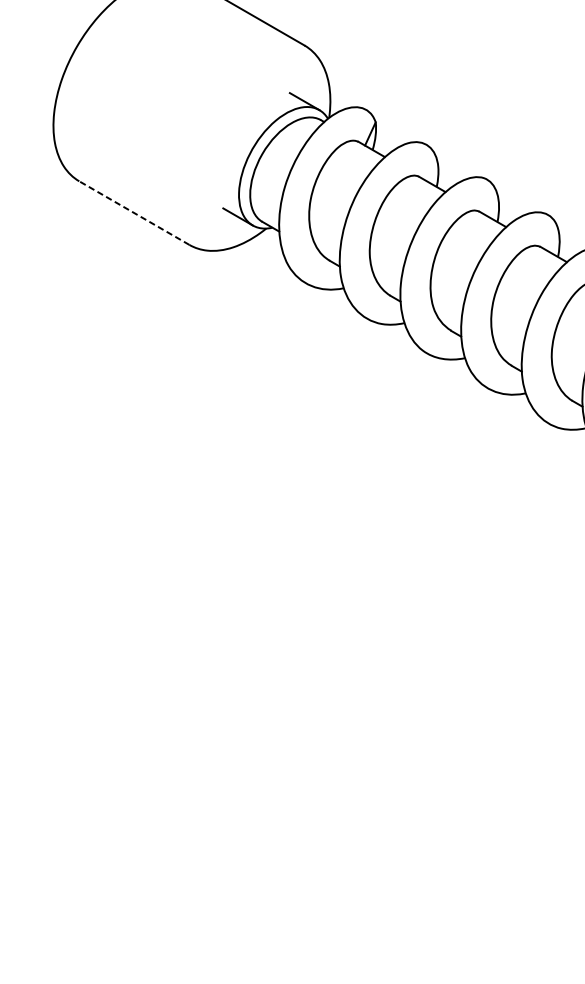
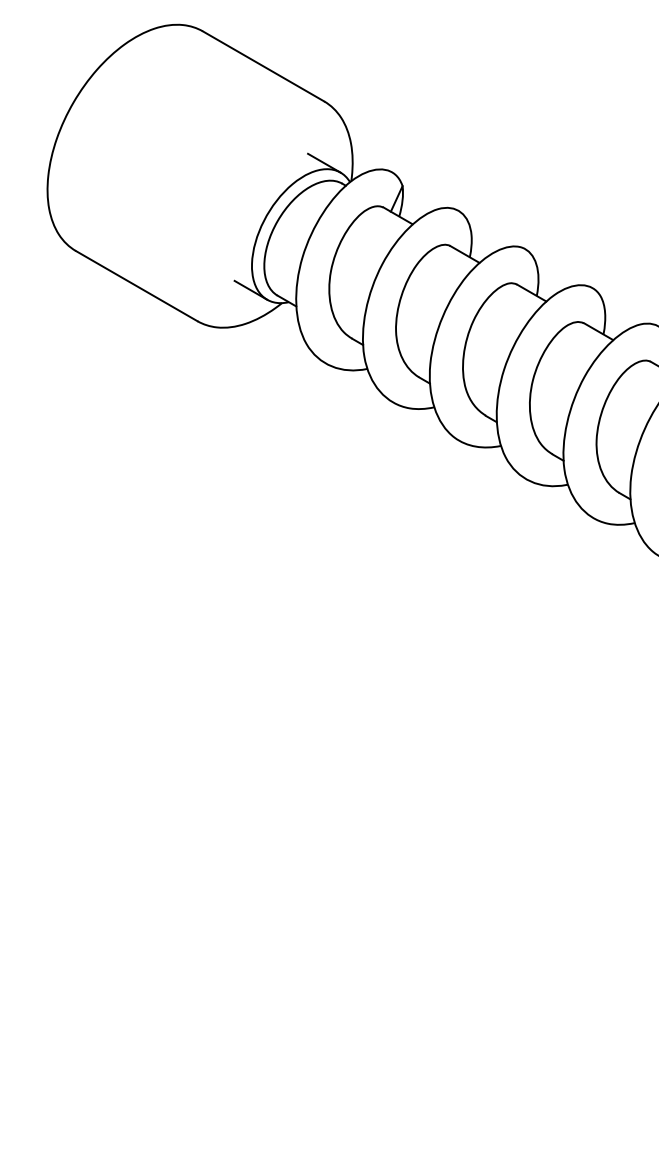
line: (134, 212) -> (136, 285), dashed -> solid

